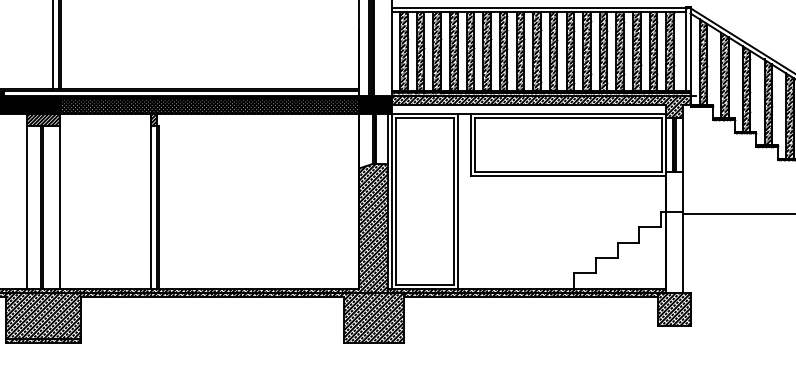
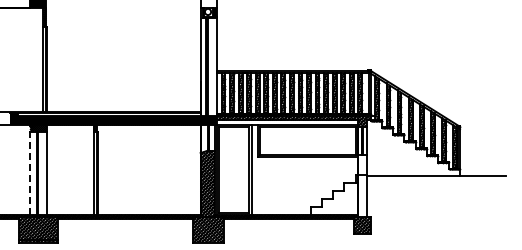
line: (27, 200) -> (30, 169), solid -> dashed

